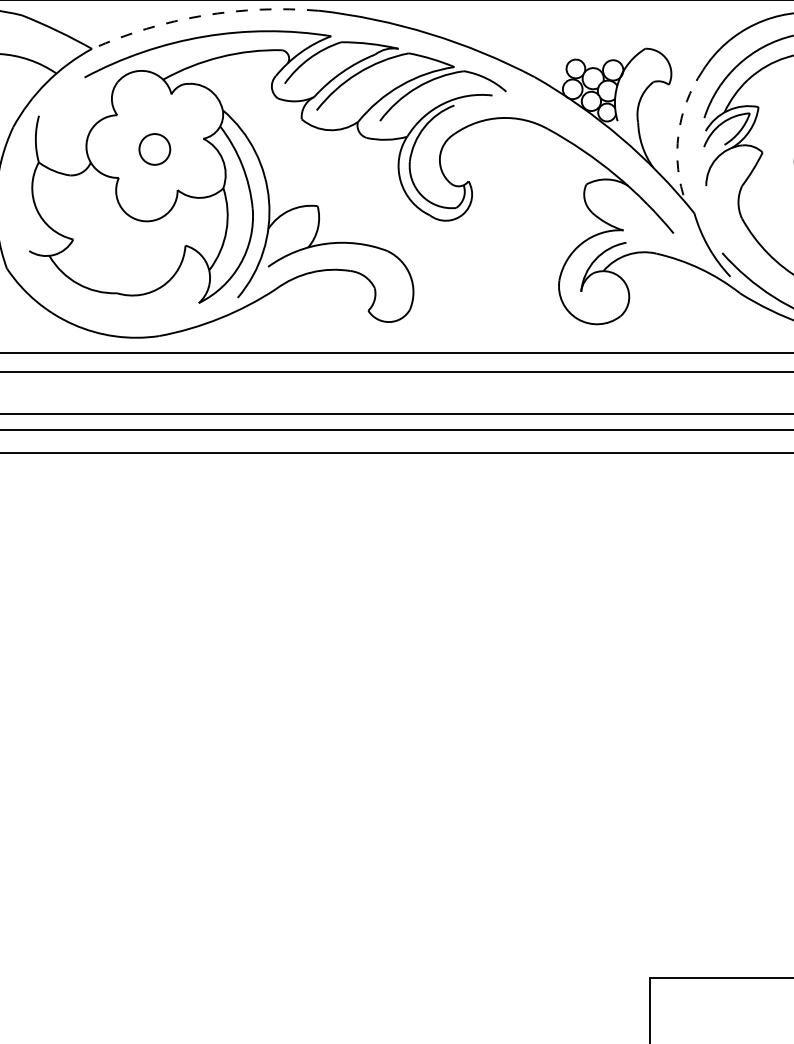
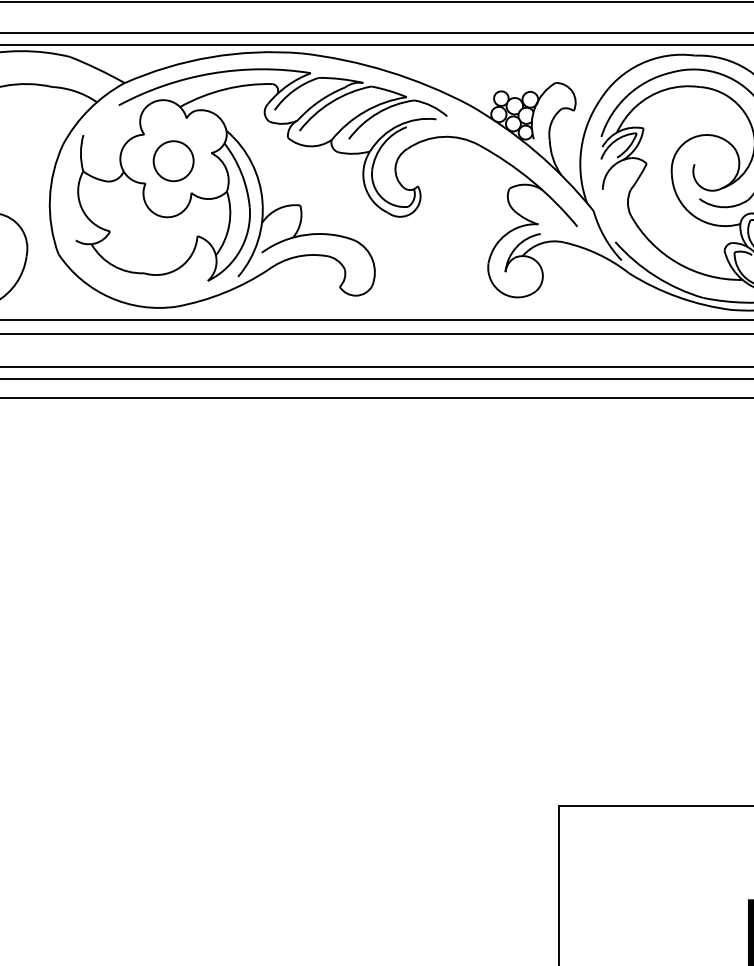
arc: (203, 16) -> (211, 57), dashed -> solid
arc: (678, 135) -> (581, 150), dashed -> solid
circle: (154, 149) -> (173, 161), size x1.67

